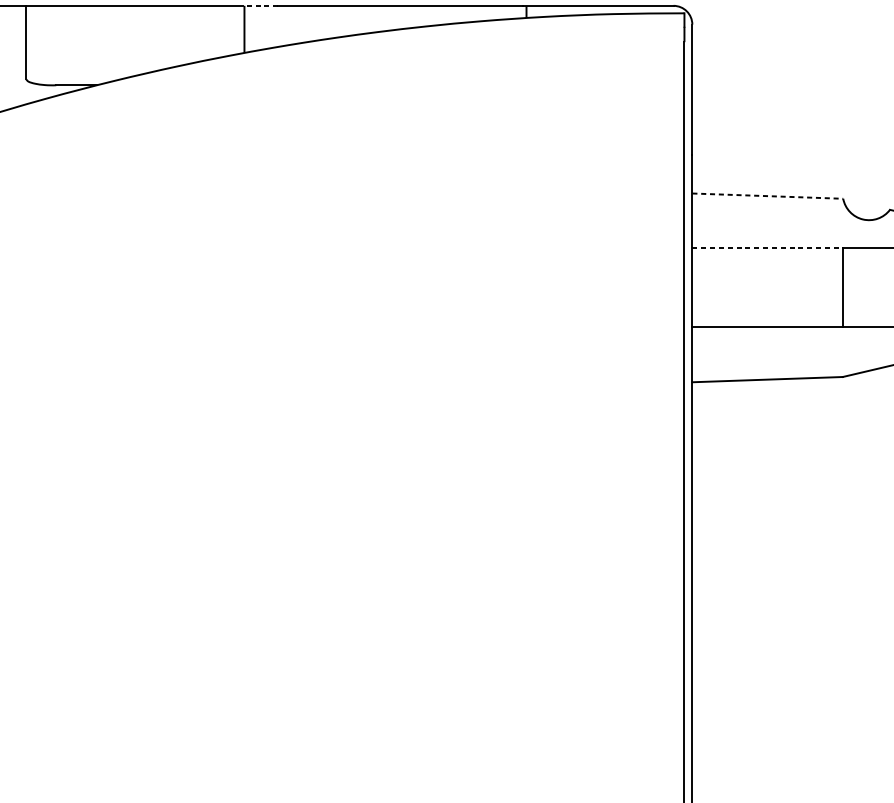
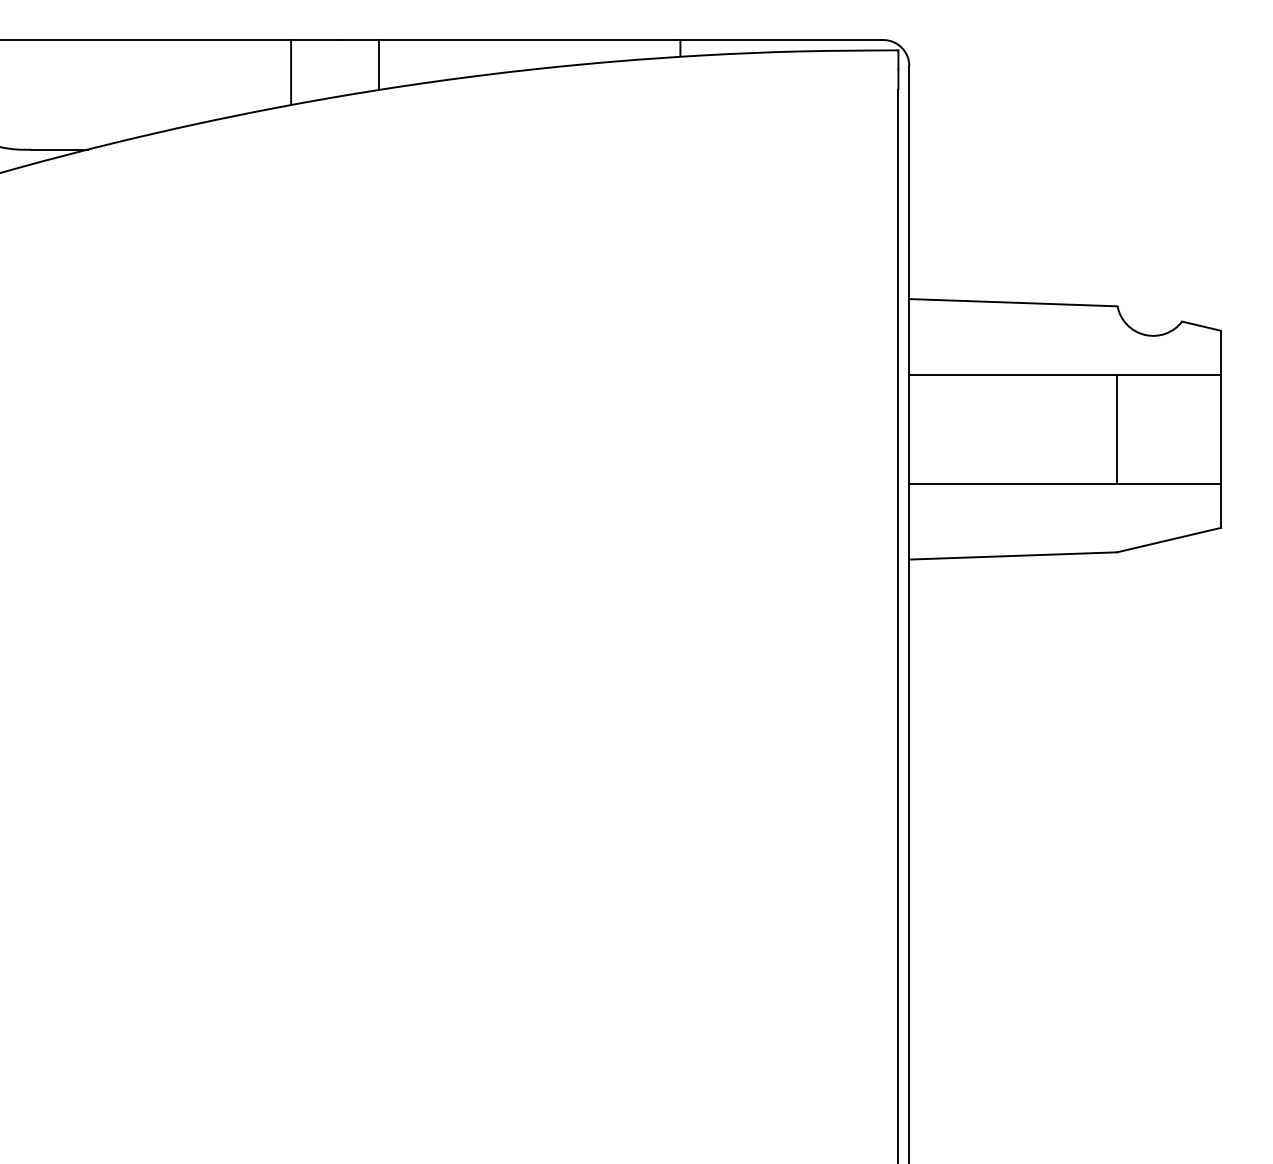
line: (260, 6) -> (313, 40), dashed -> solid
line: (308, 23) -> (379, 64), added
line: (767, 196) -> (1013, 302), dashed -> solid
line: (767, 248) -> (1013, 374), dashed -> solid

